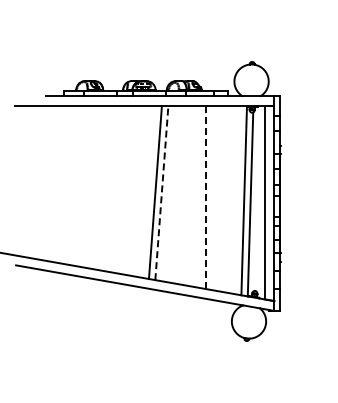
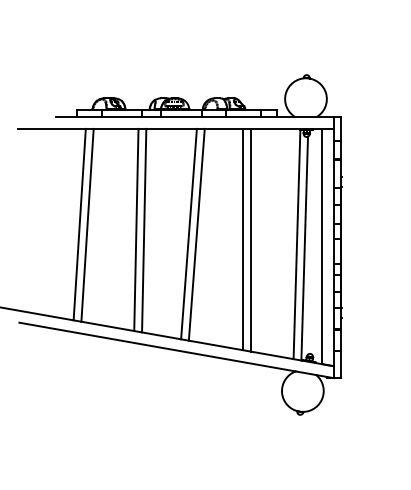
line: (65, 184) -> (79, 224), added
line: (72, 185) -> (88, 225), added
line: (111, 189) -> (135, 230), added
line: (118, 189) -> (144, 230), added
line: (161, 192) -> (196, 234), dashed -> solid
line: (199, 196) -> (242, 238), added
line: (206, 198) -> (251, 241), dashed -> solid

